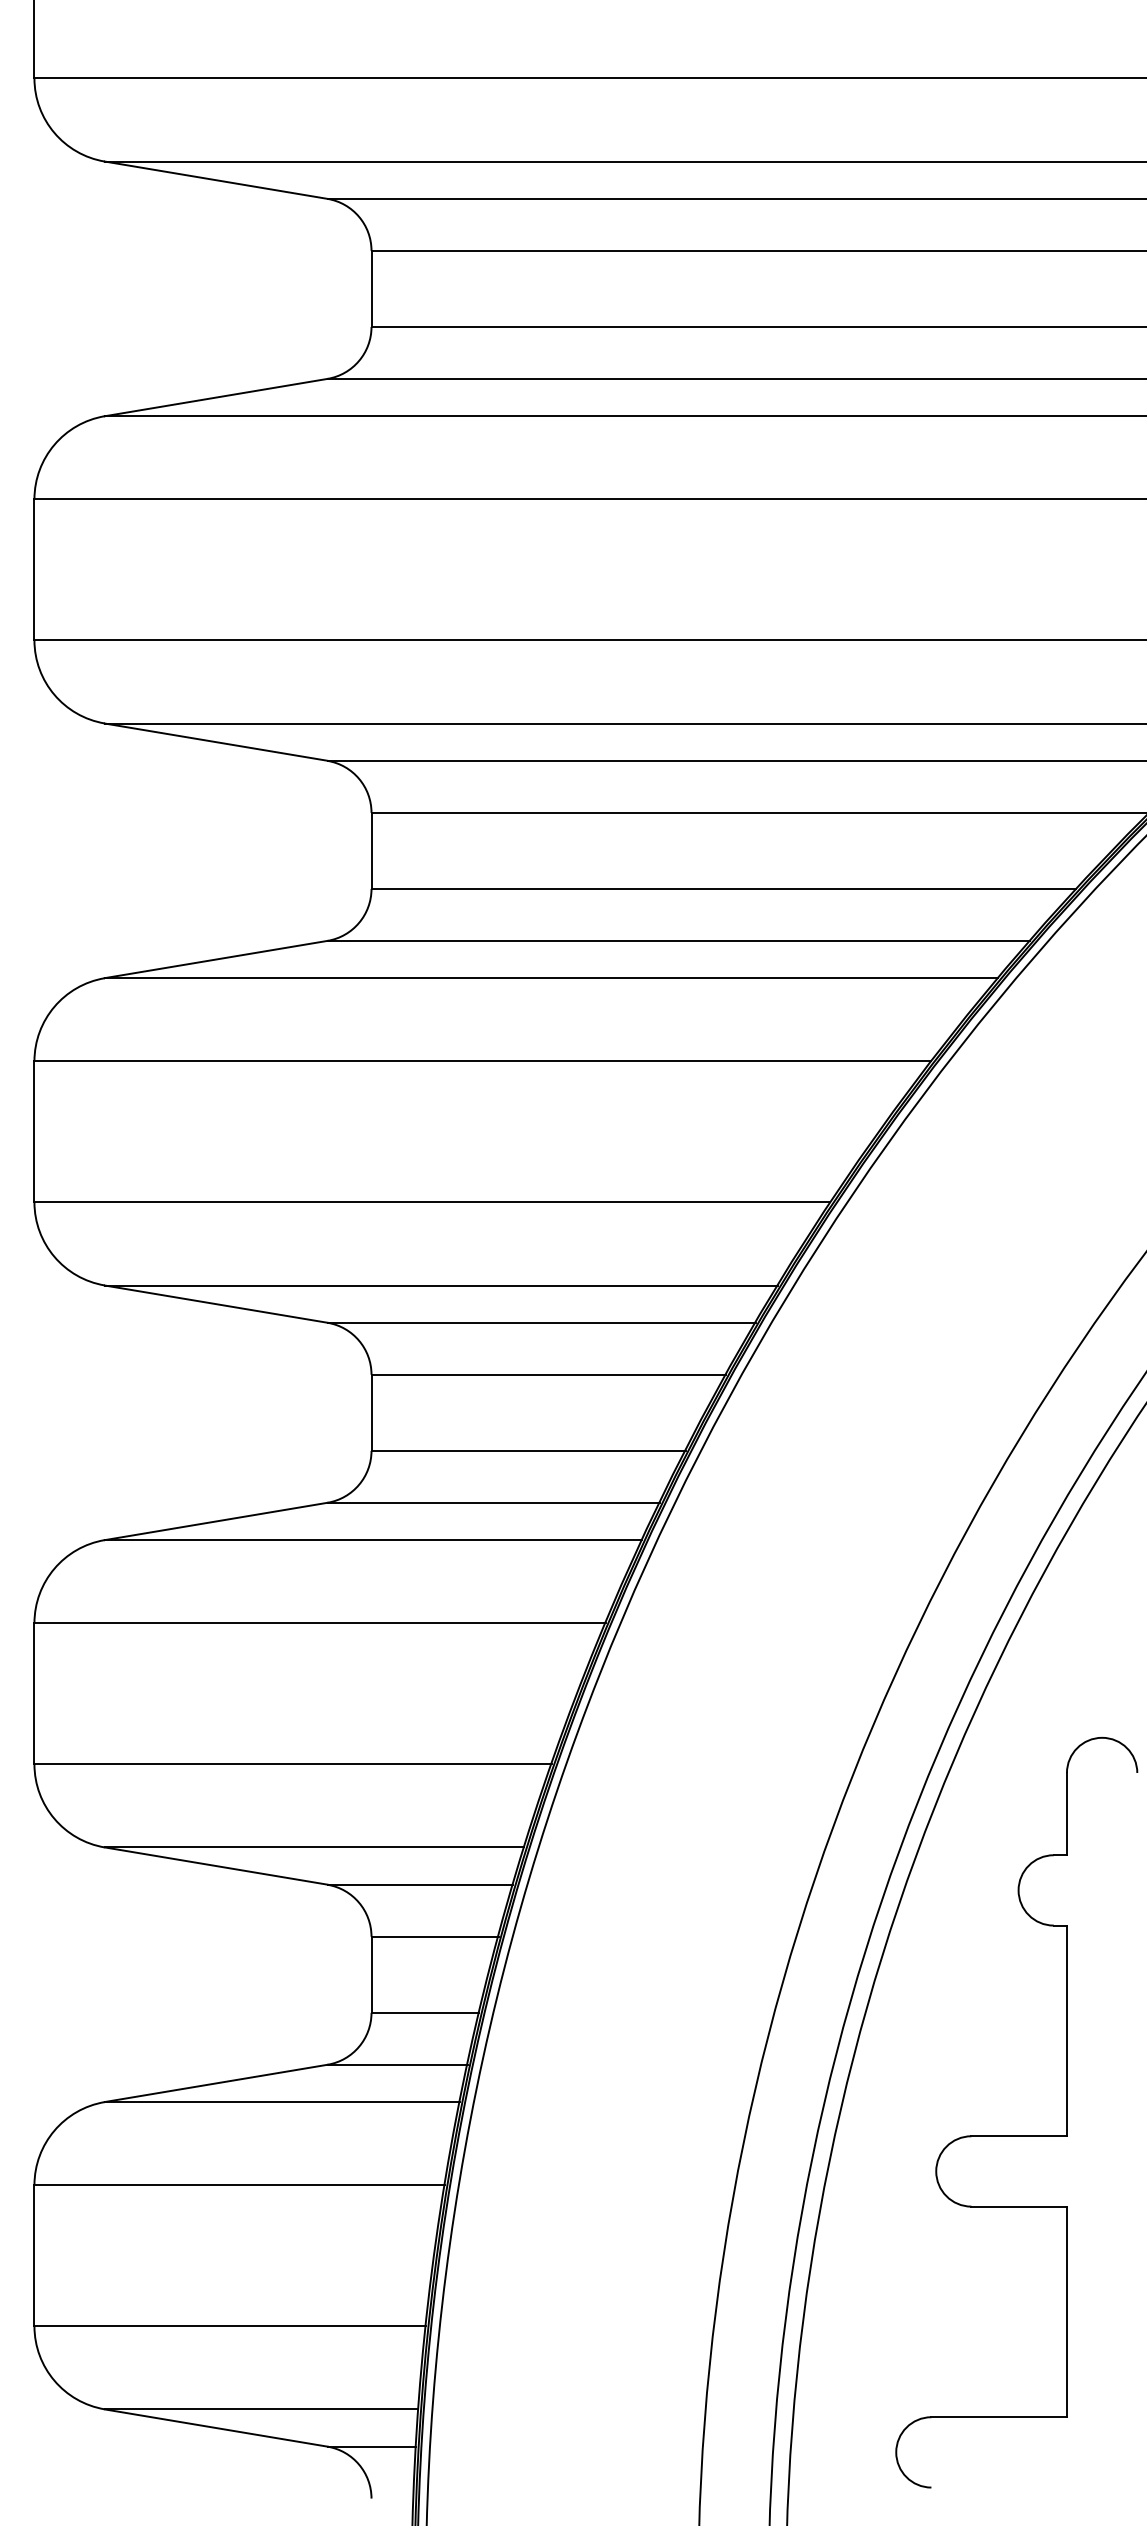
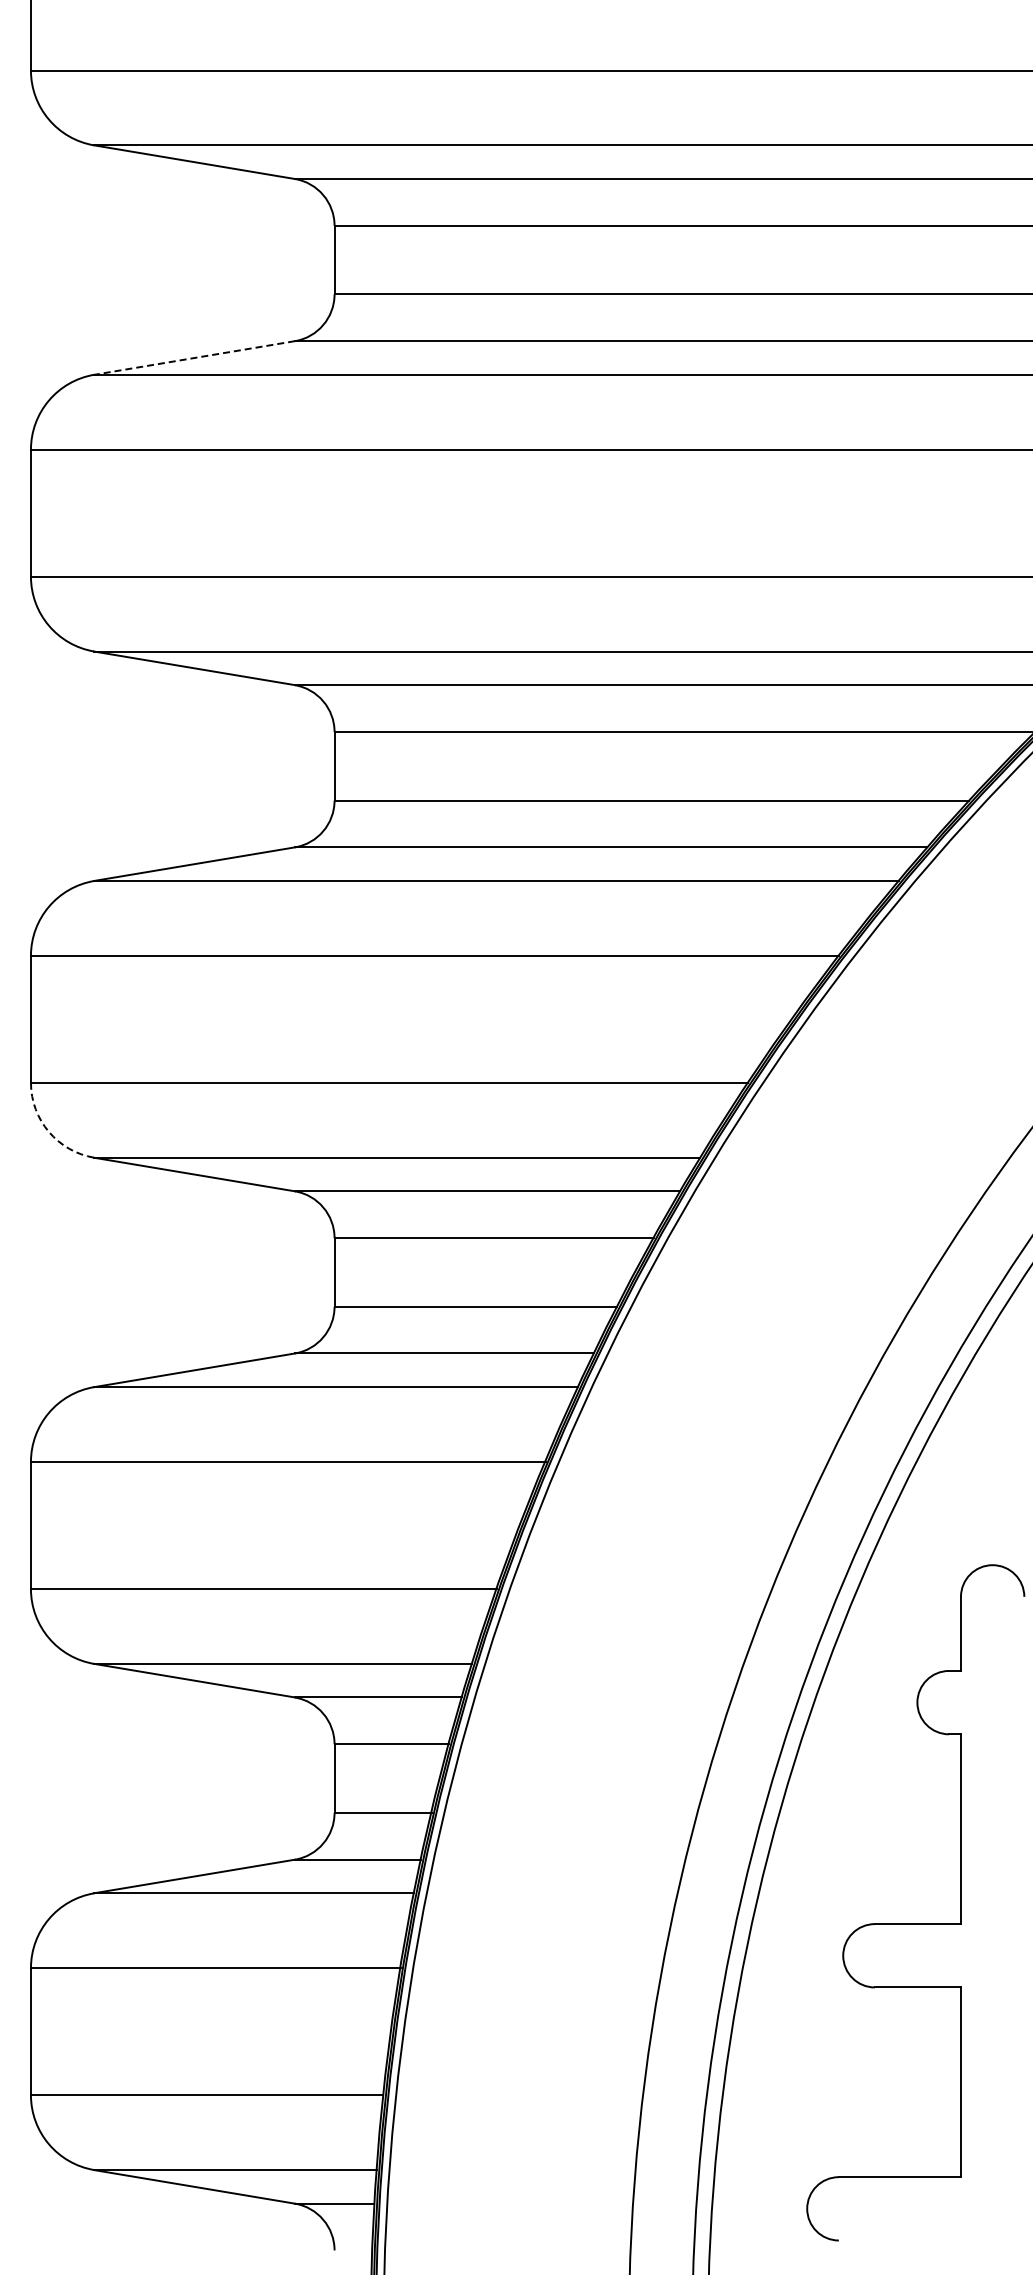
line: (216, 397) -> (194, 357), solid -> dashed
arc: (53, 1256) -> (48, 1131), solid -> dashed

